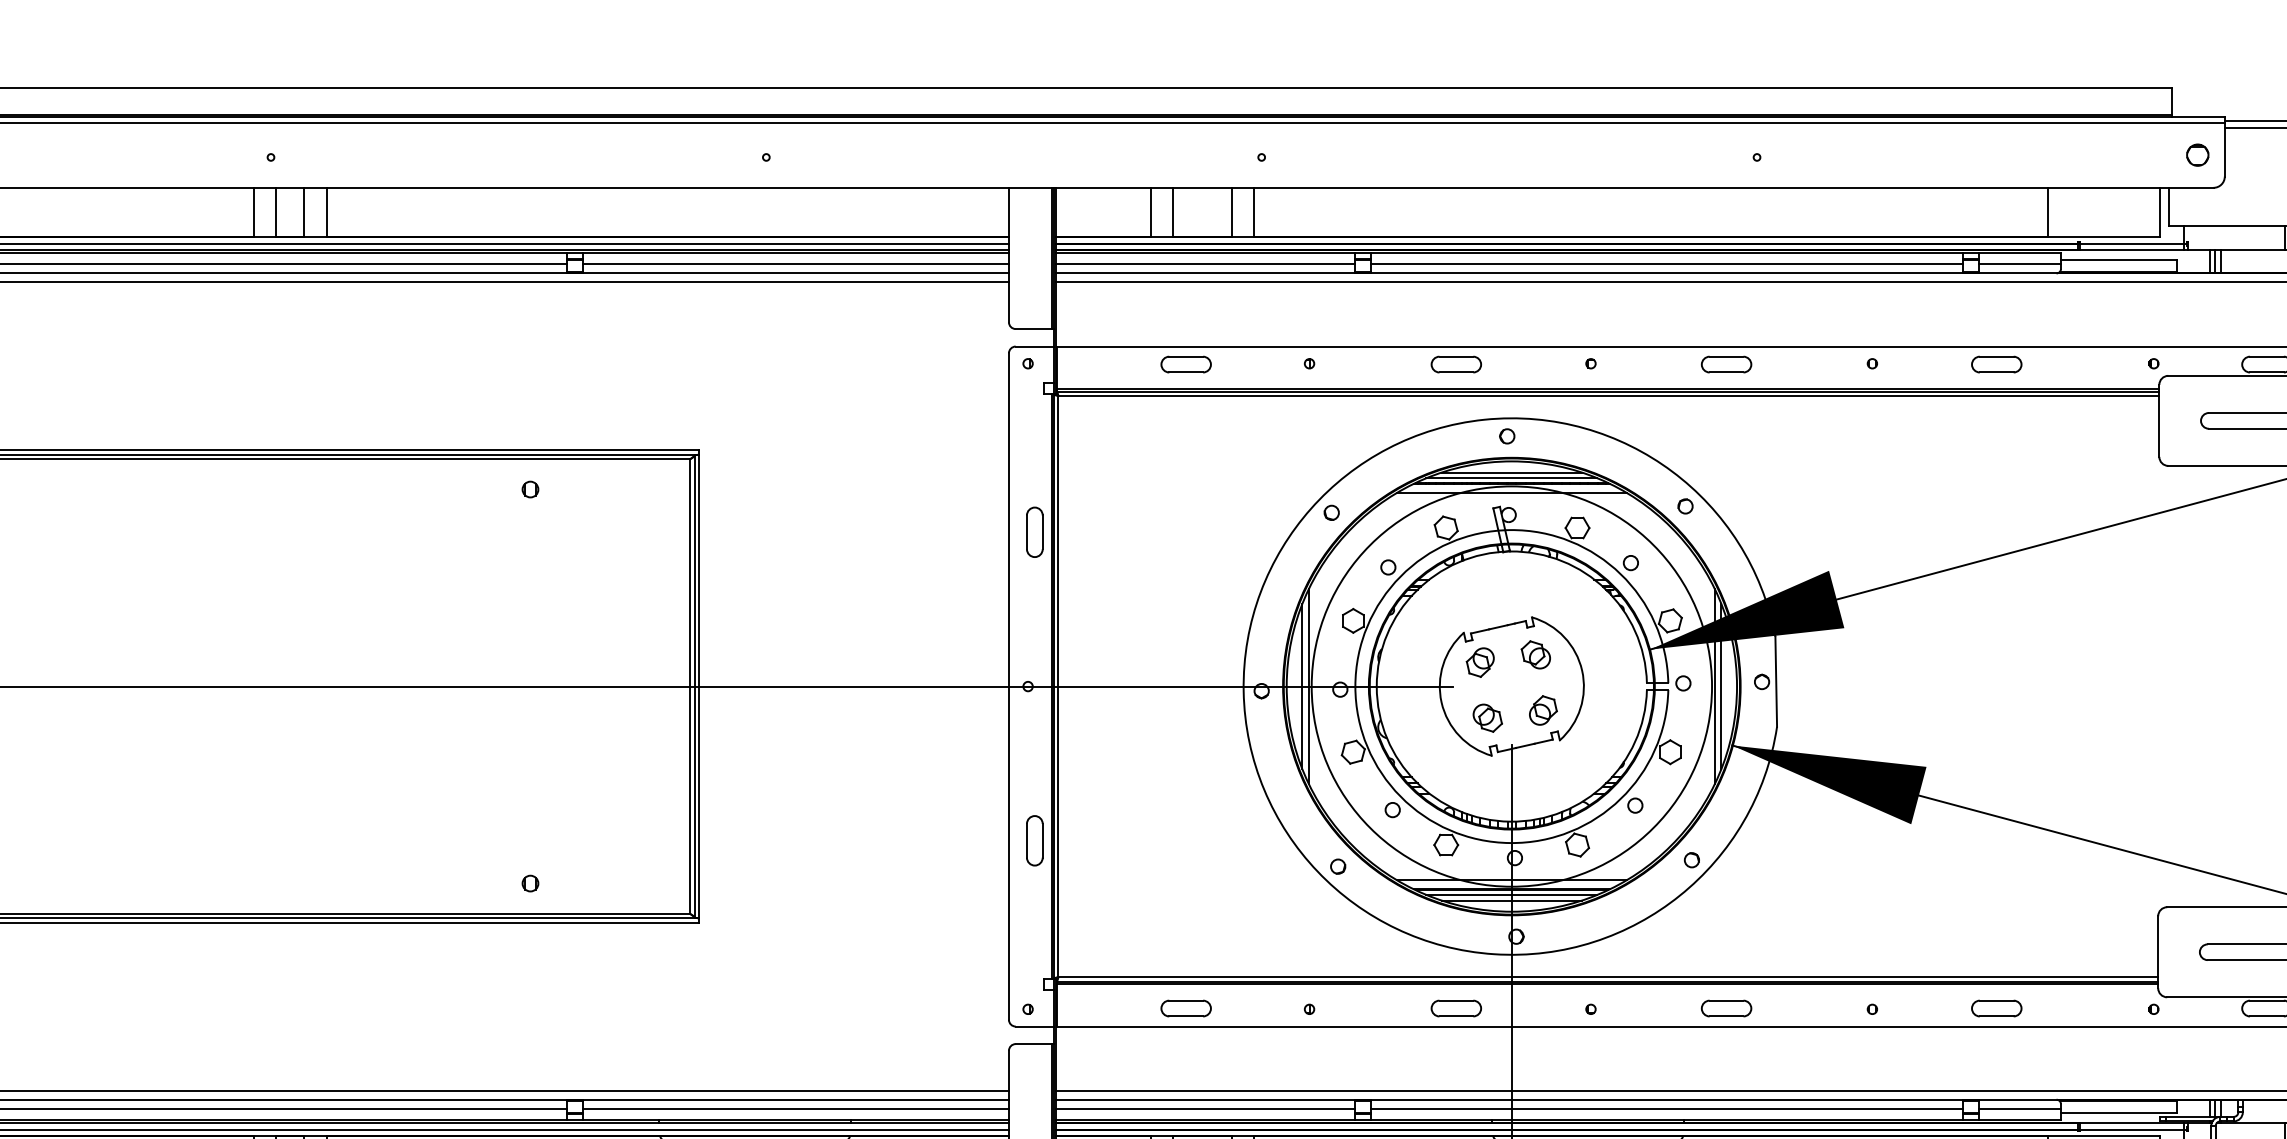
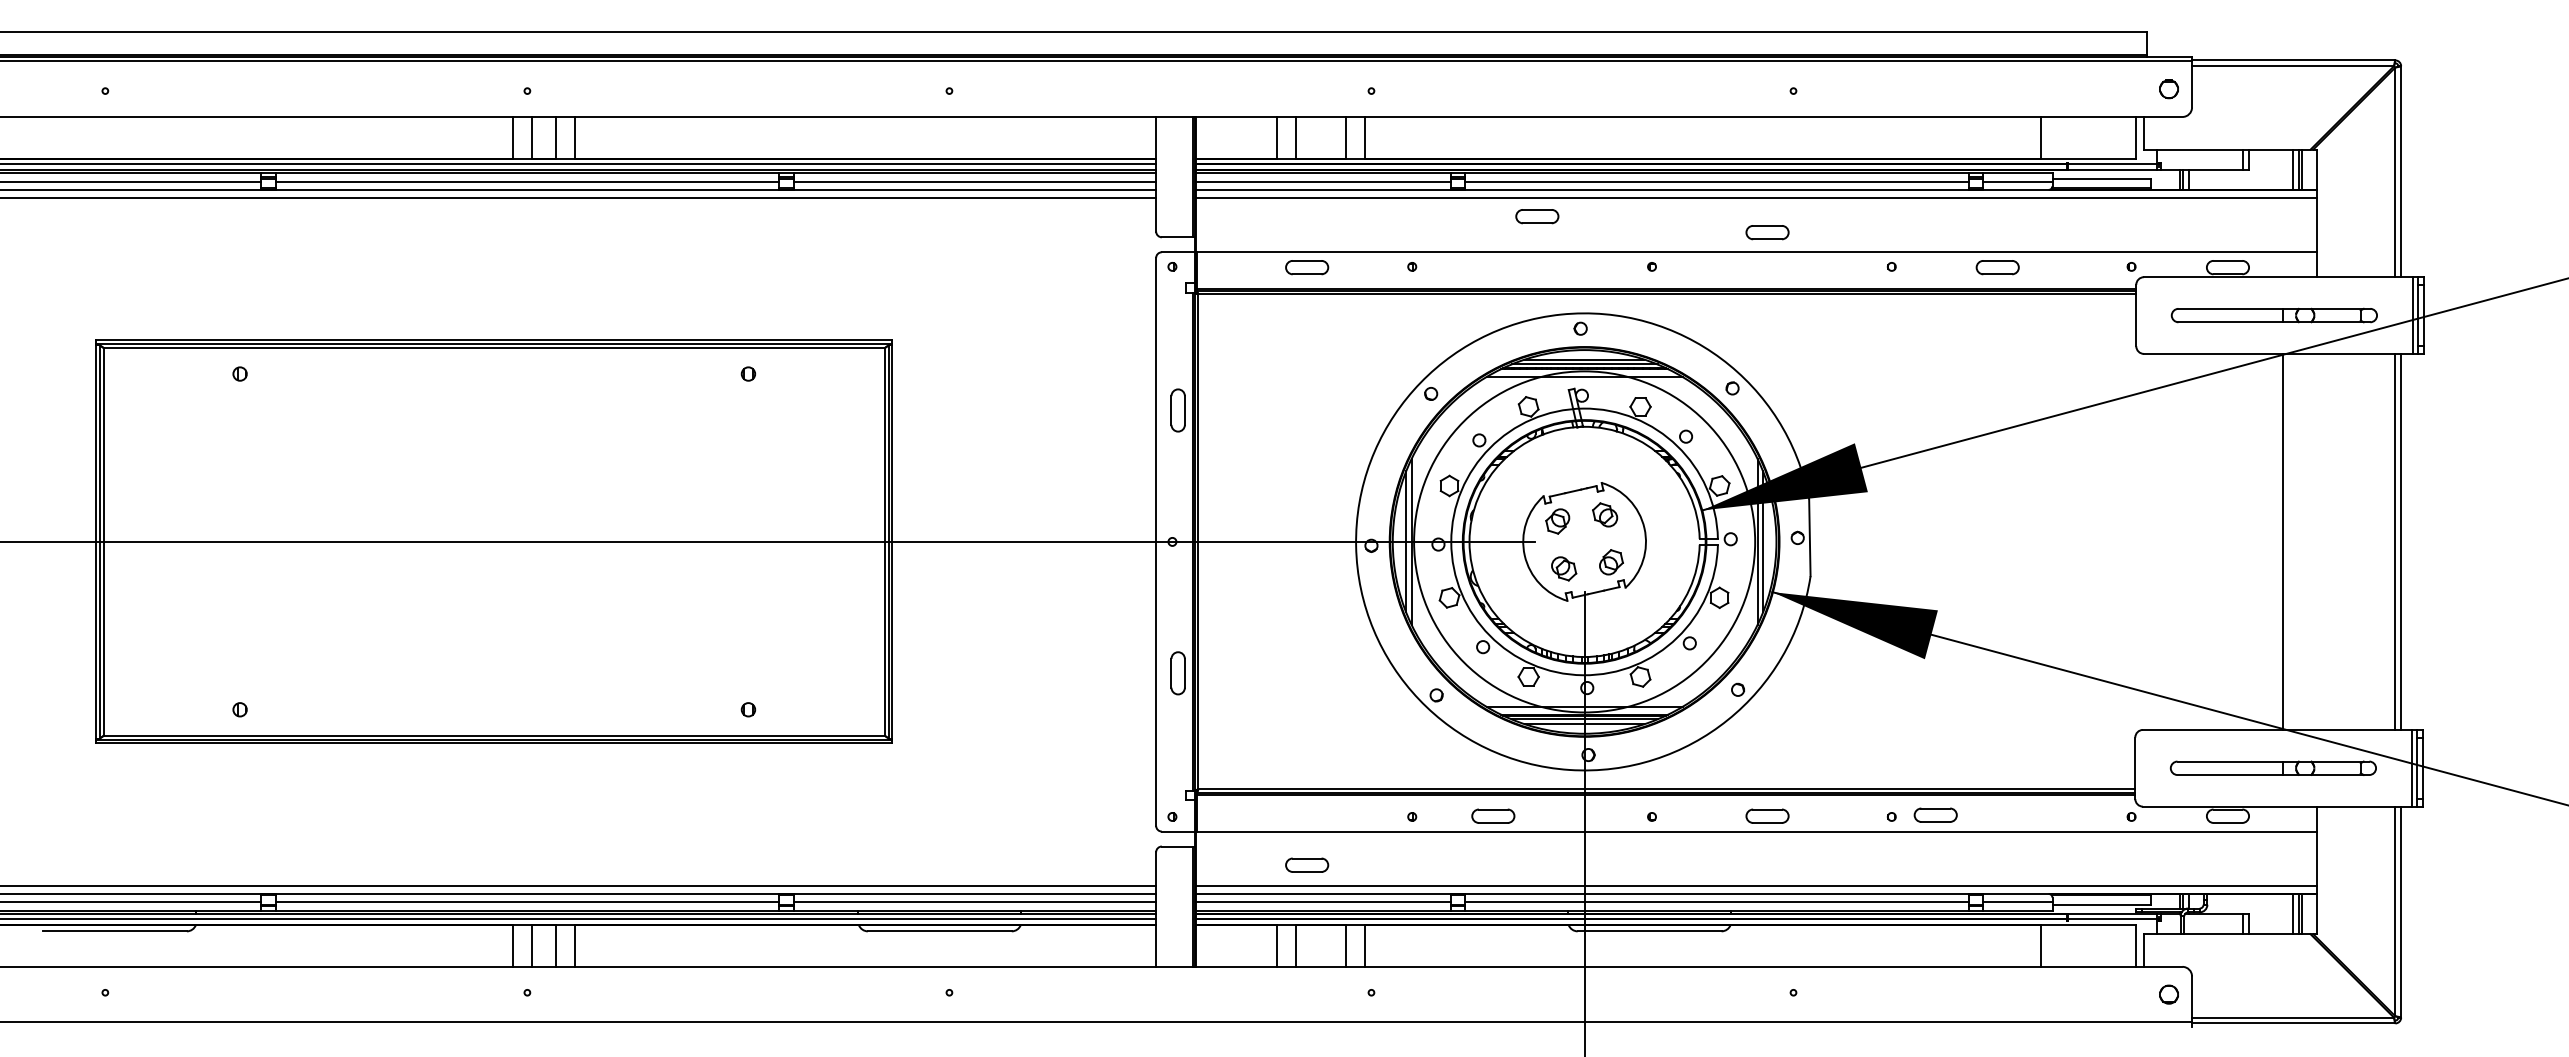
part: (1456, 364) -> (1537, 216), moved
part: (1726, 364) -> (1767, 232), moved
part: (1186, 1007) -> (1307, 864), moved
part: (1456, 1007) -> (1493, 815), moved
part: (1996, 1007) -> (1935, 814), moved

